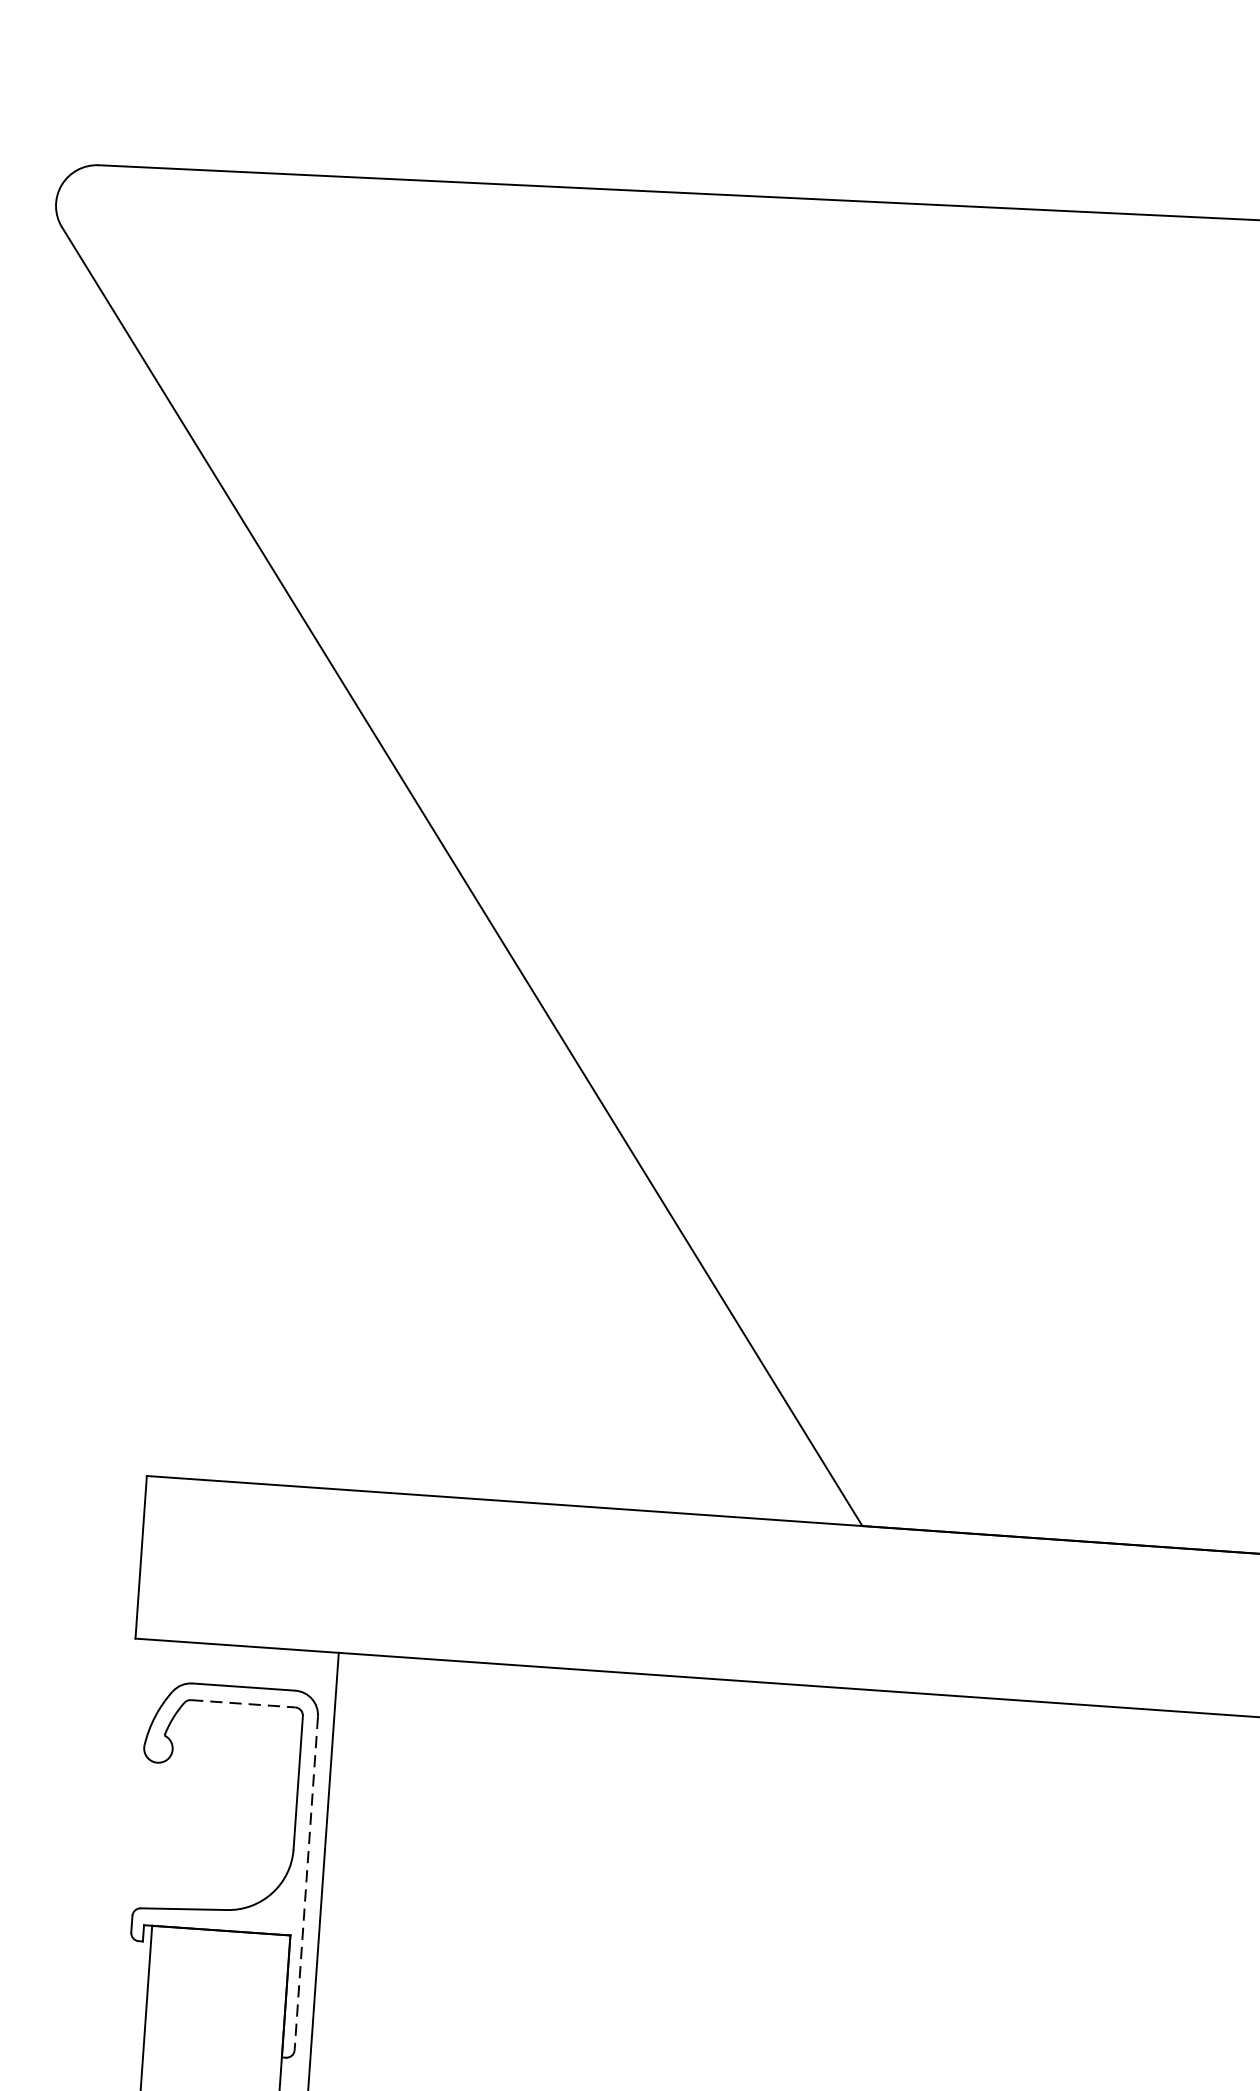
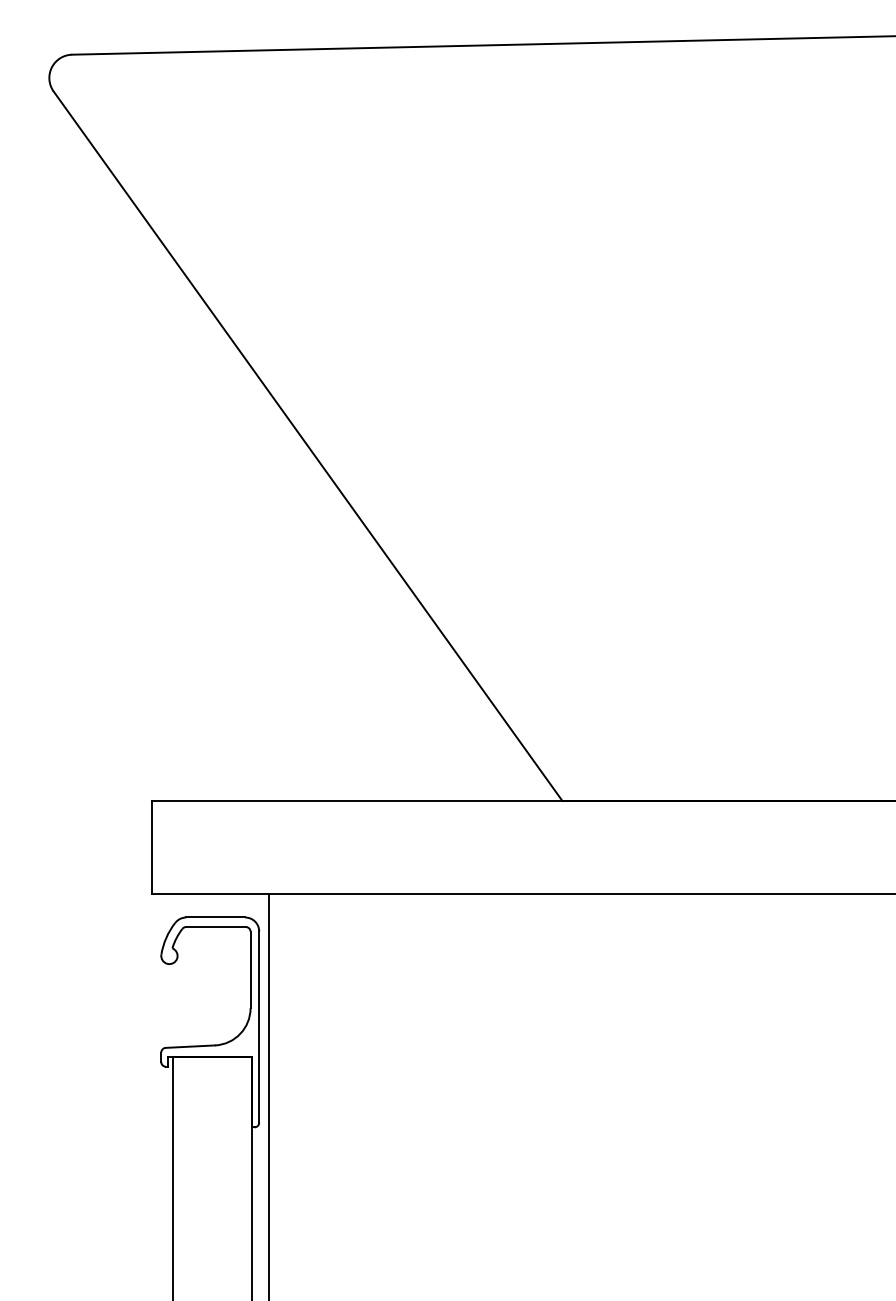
line: (243, 1704) -> (216, 927), dashed -> solid
line: (306, 1884) -> (259, 1027), dashed -> solid

